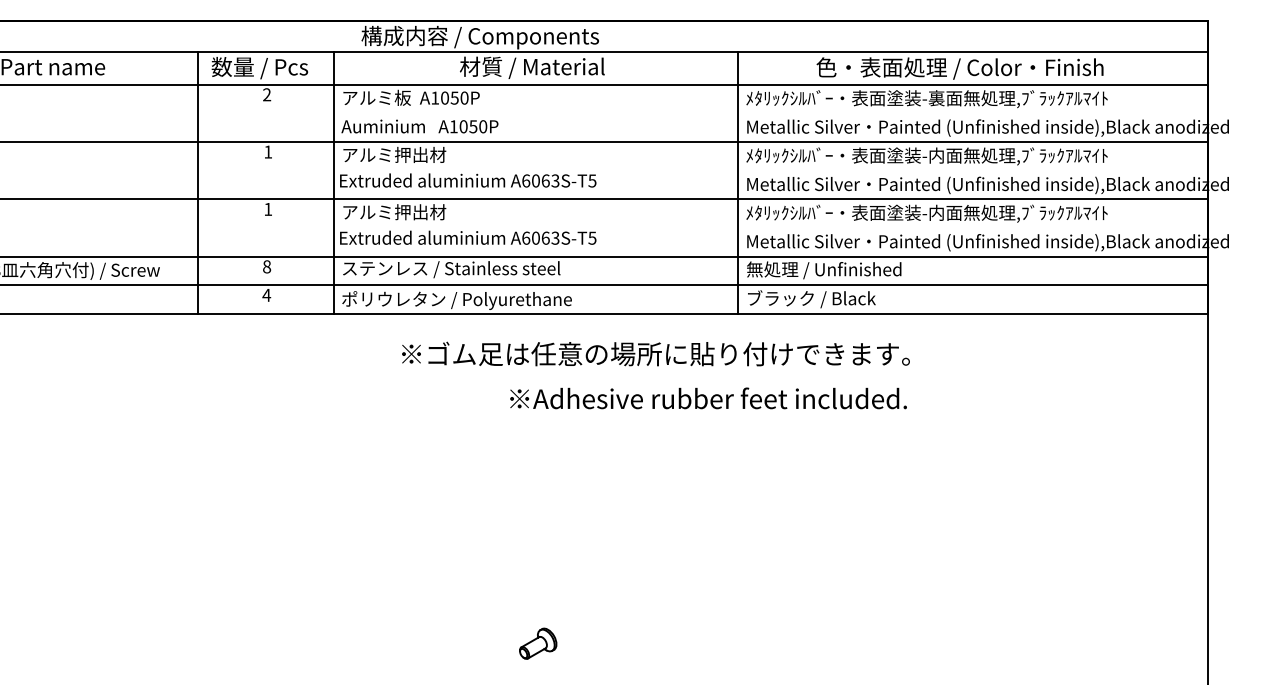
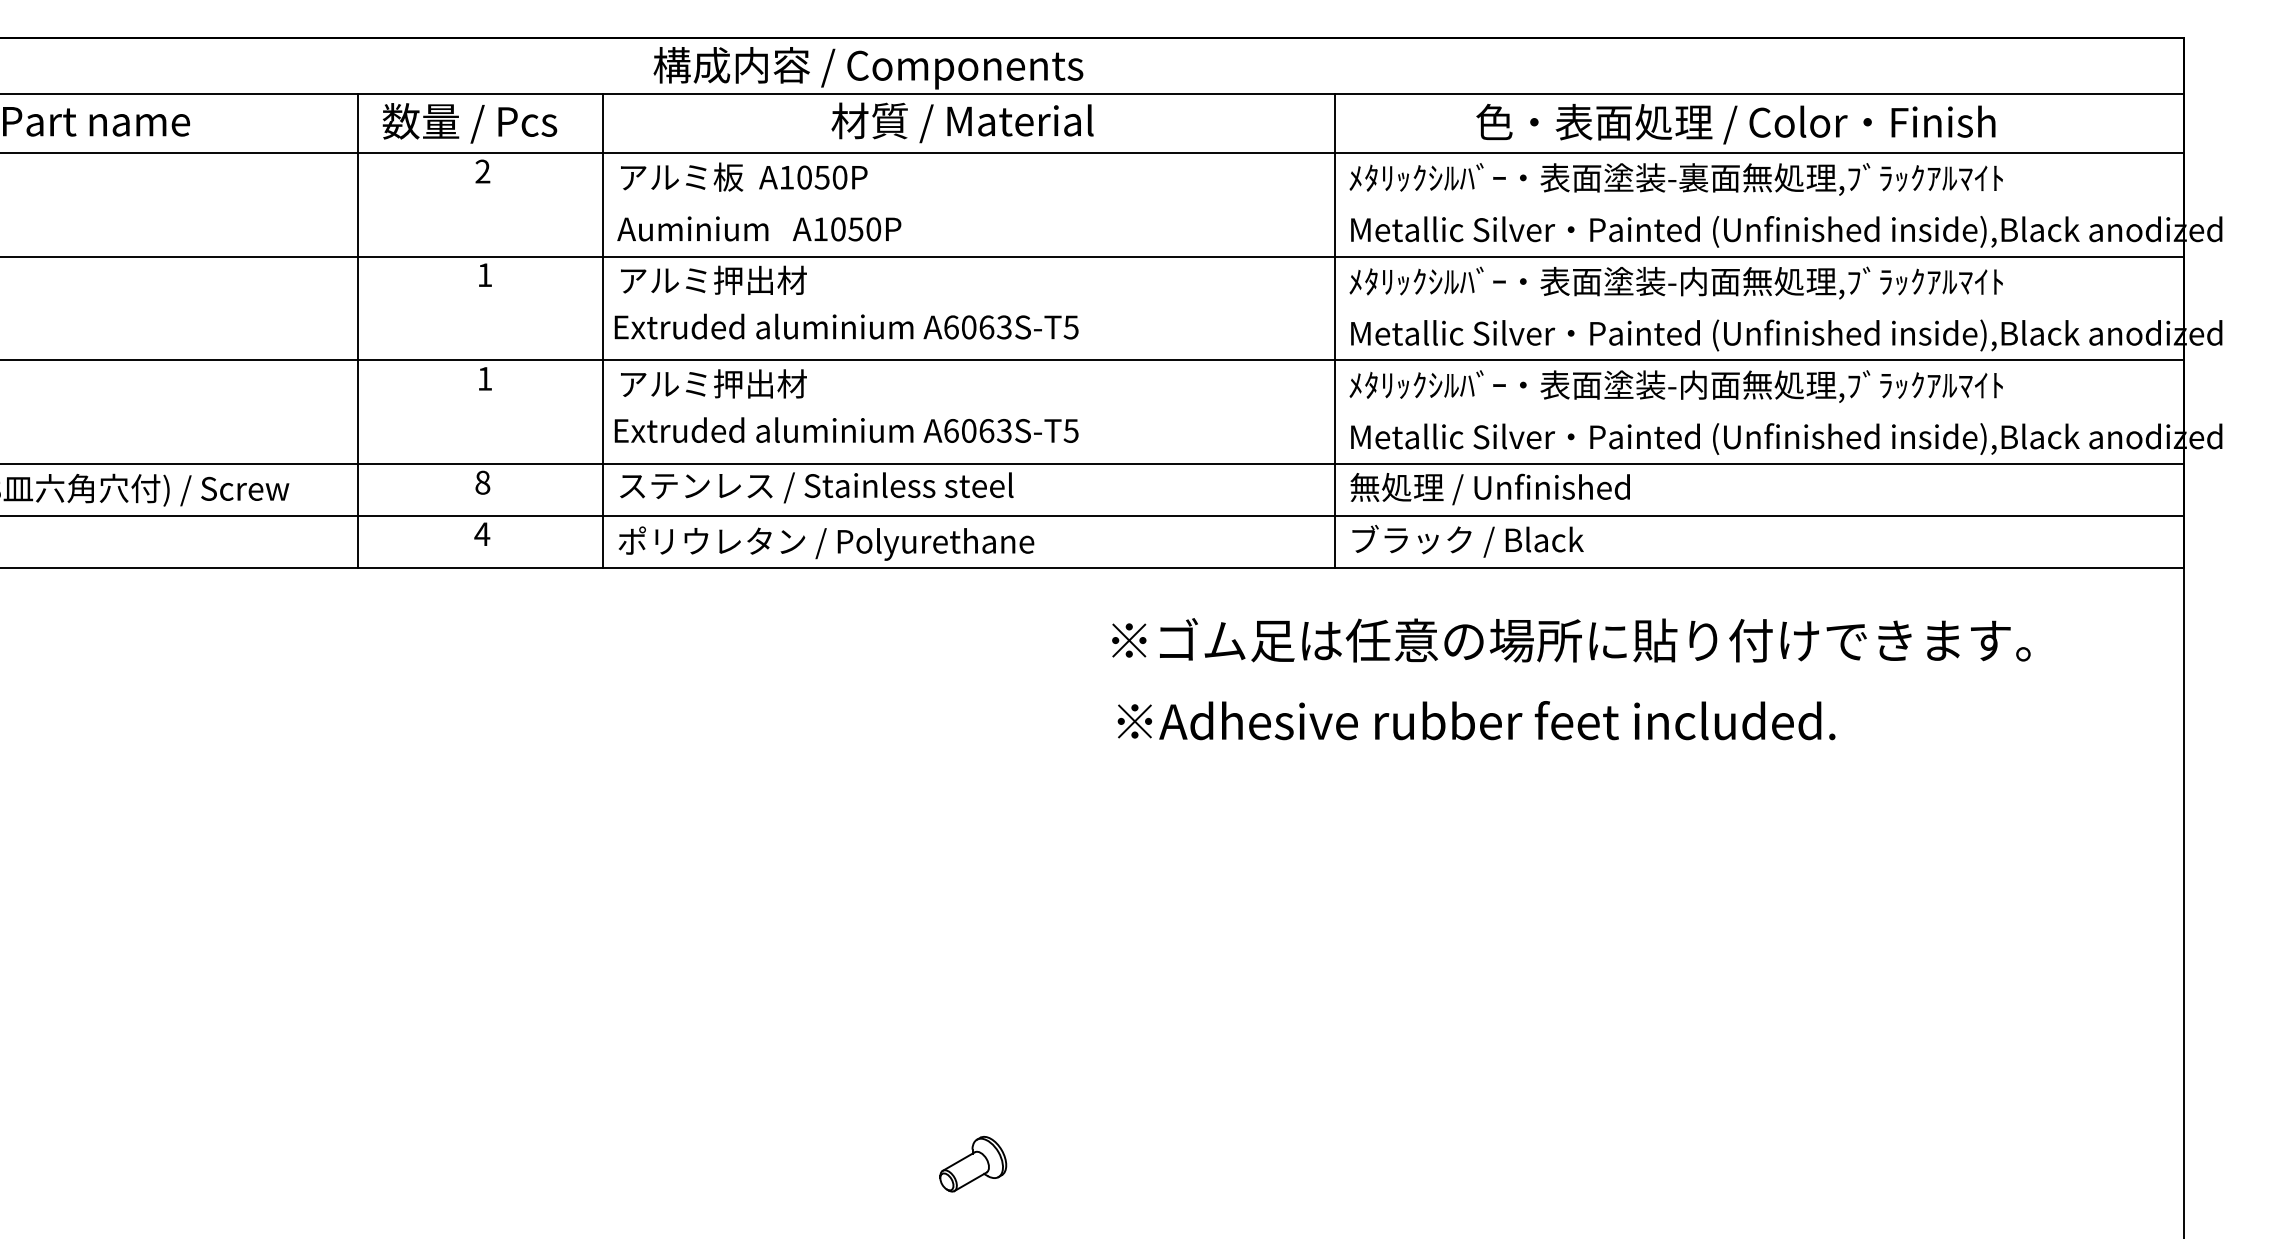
text: (655, 353) -> (1570, 639), moved
text: (708, 398) -> (1476, 720), moved

